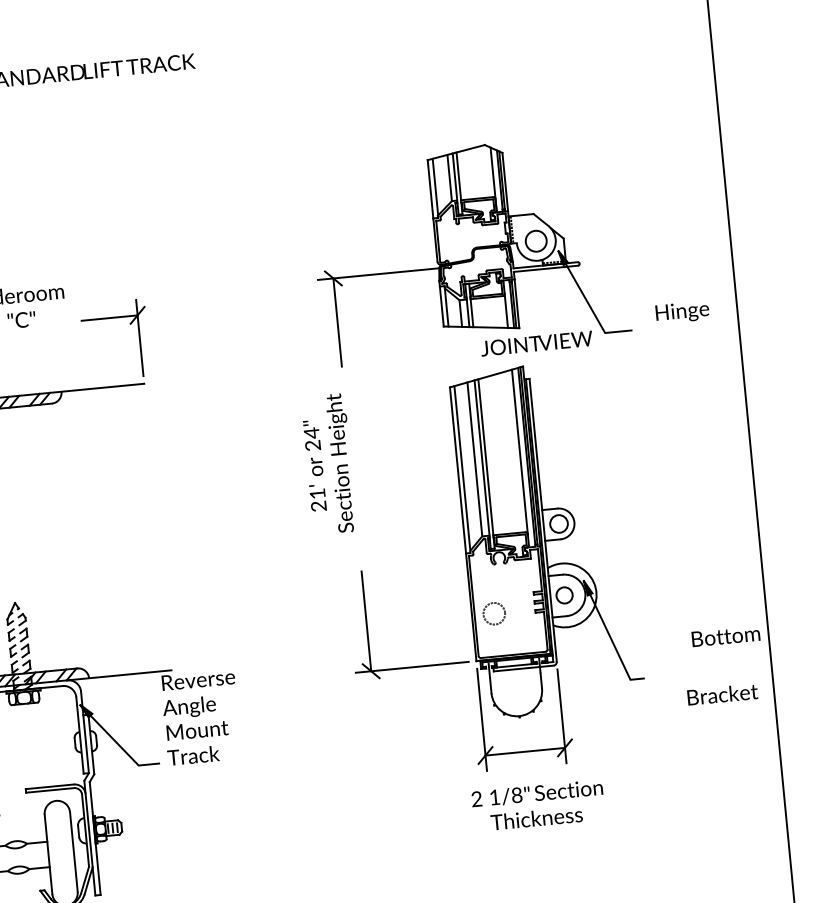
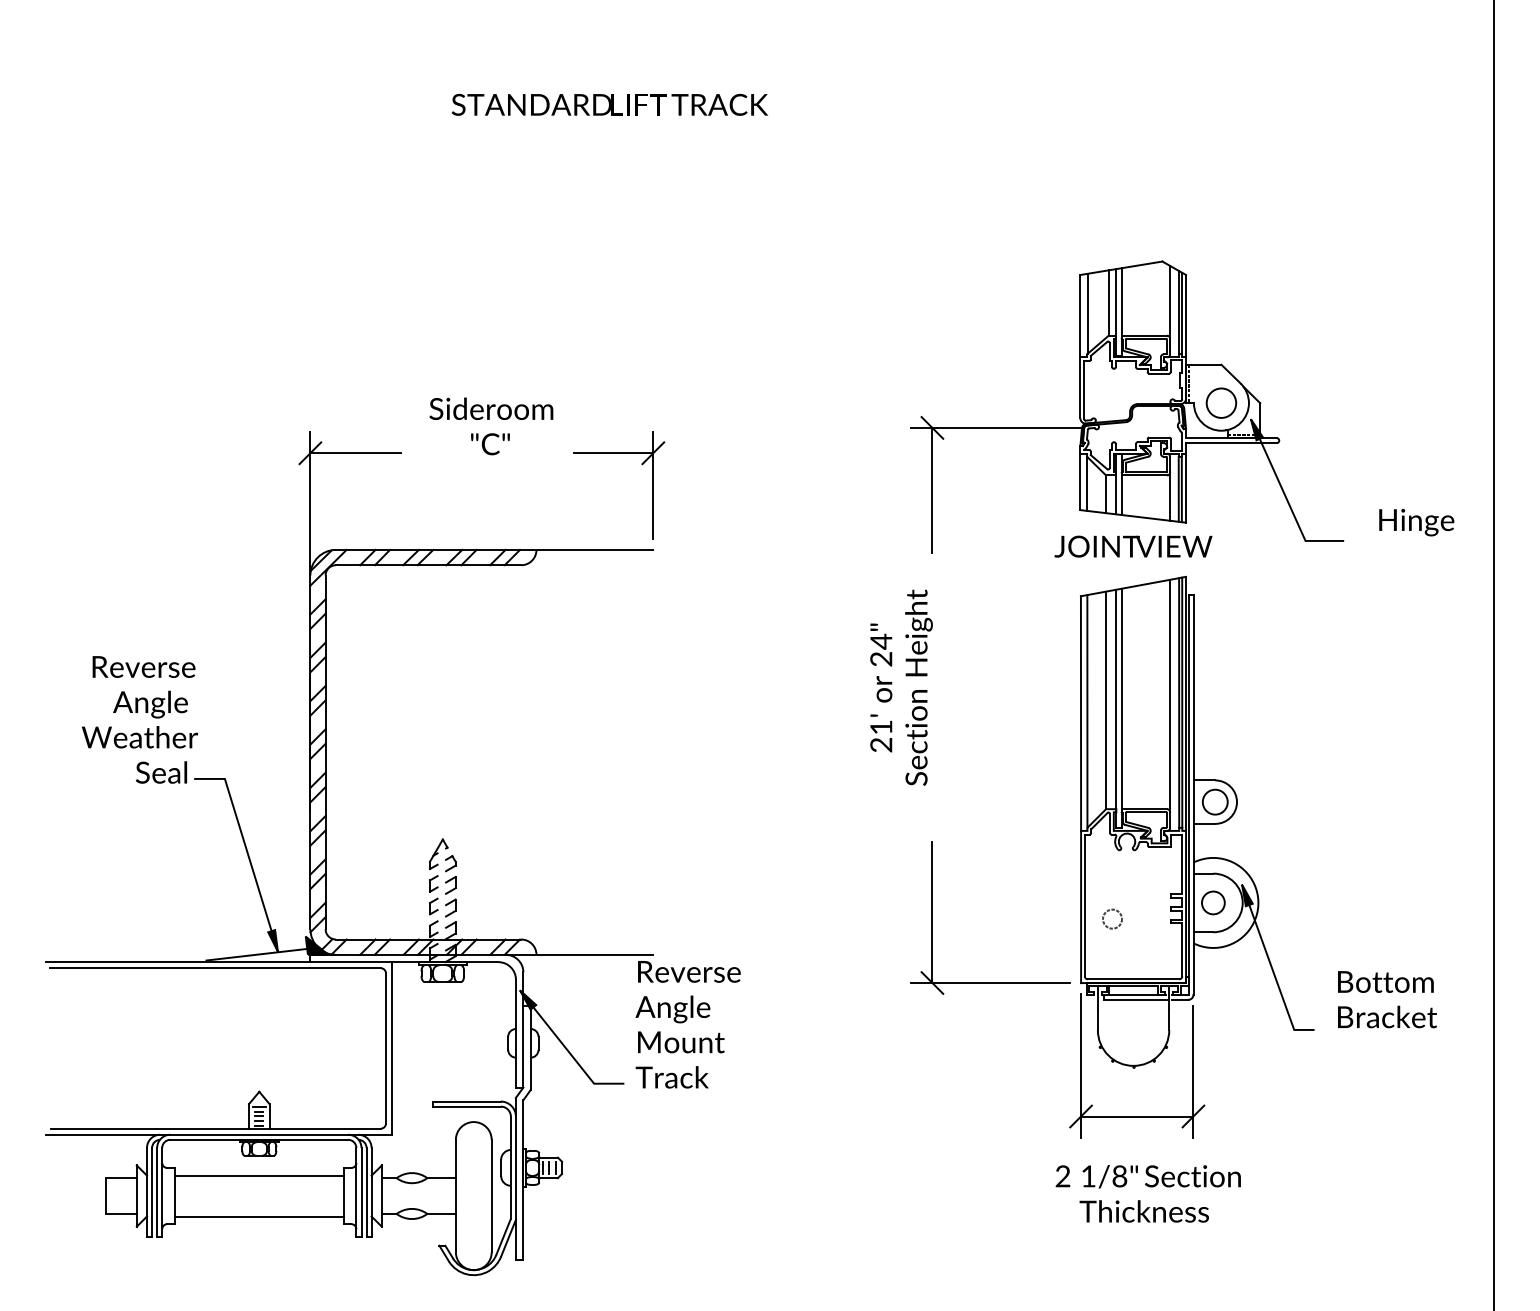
text: (536, 343) -> (1133, 546), moved
circle: (494, 613) -> (1112, 918), size x0.62
text: (725, 636) -> (1385, 981), moved
text: (722, 694) -> (1387, 1016), moved

